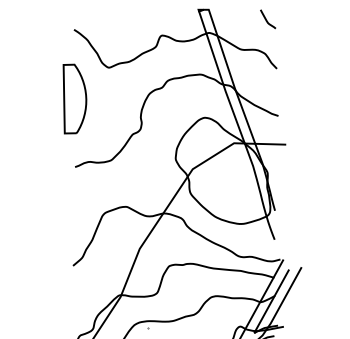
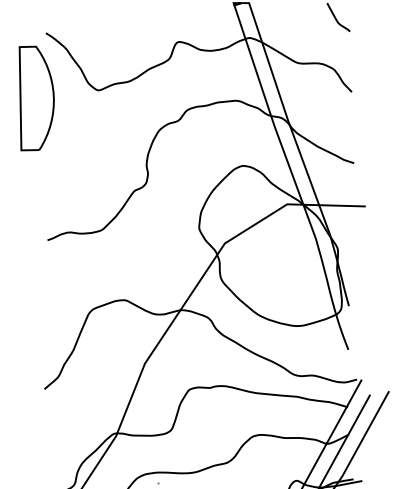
part: (74, 98) -> (36, 97), moved

